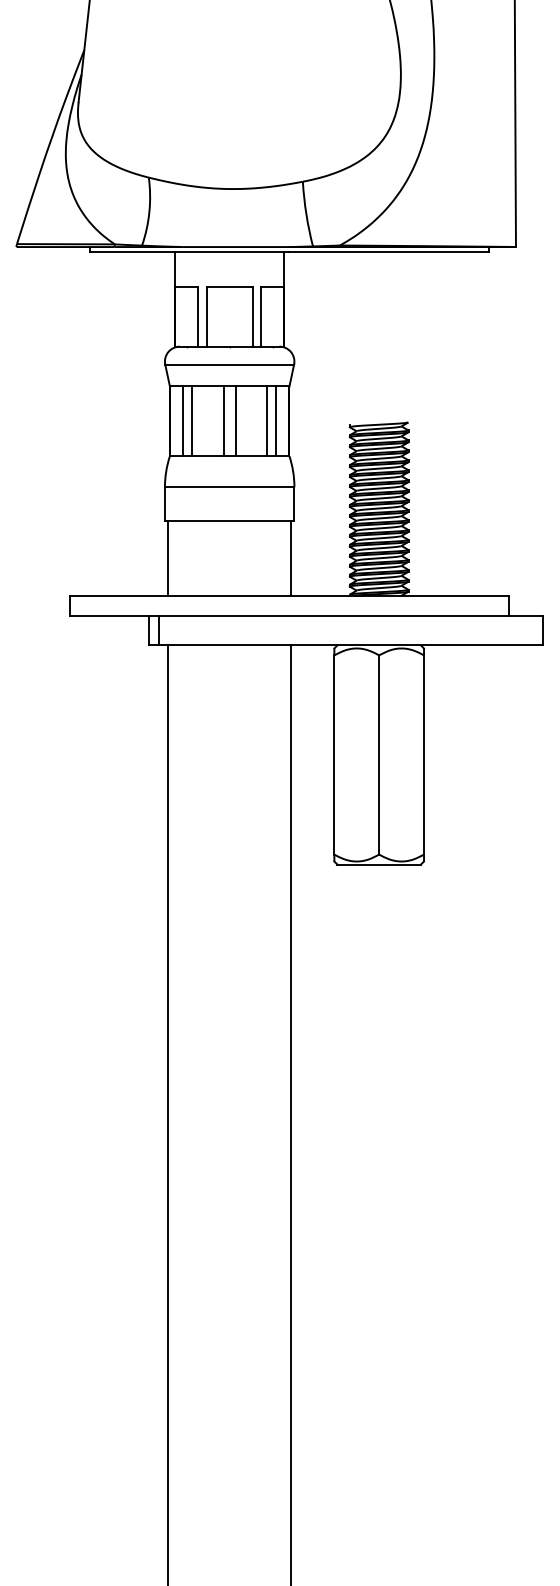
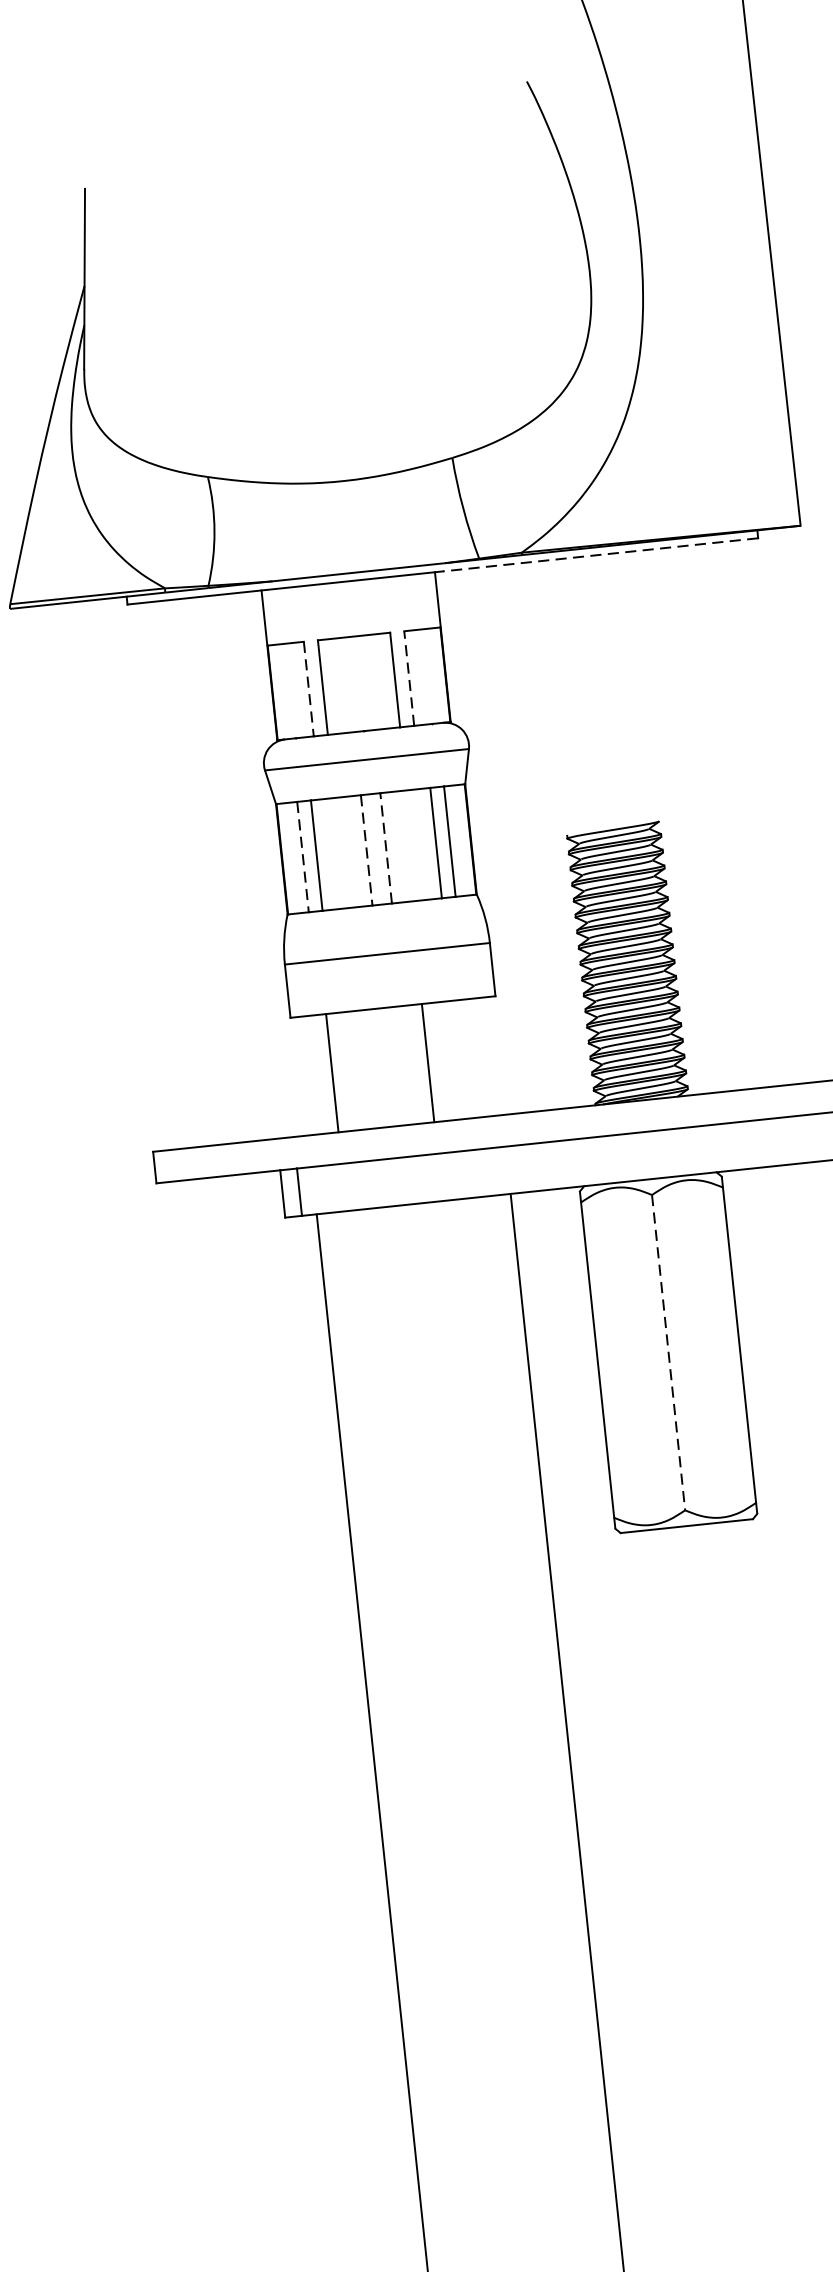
line: (389, 252) -> (601, 555), solid -> dashed
line: (197, 316) -> (308, 688), solid -> dashed
line: (261, 316) -> (409, 678), solid -> dashed
line: (183, 421) -> (303, 857), solid -> dashed
line: (223, 421) -> (366, 850), solid -> dashed
line: (235, 421) -> (385, 848), solid -> dashed
line: (168, 557) -> (332, 1071), moved
line: (290, 557) -> (427, 1061), moved
line: (379, 755) -> (669, 1353), solid -> dashed

